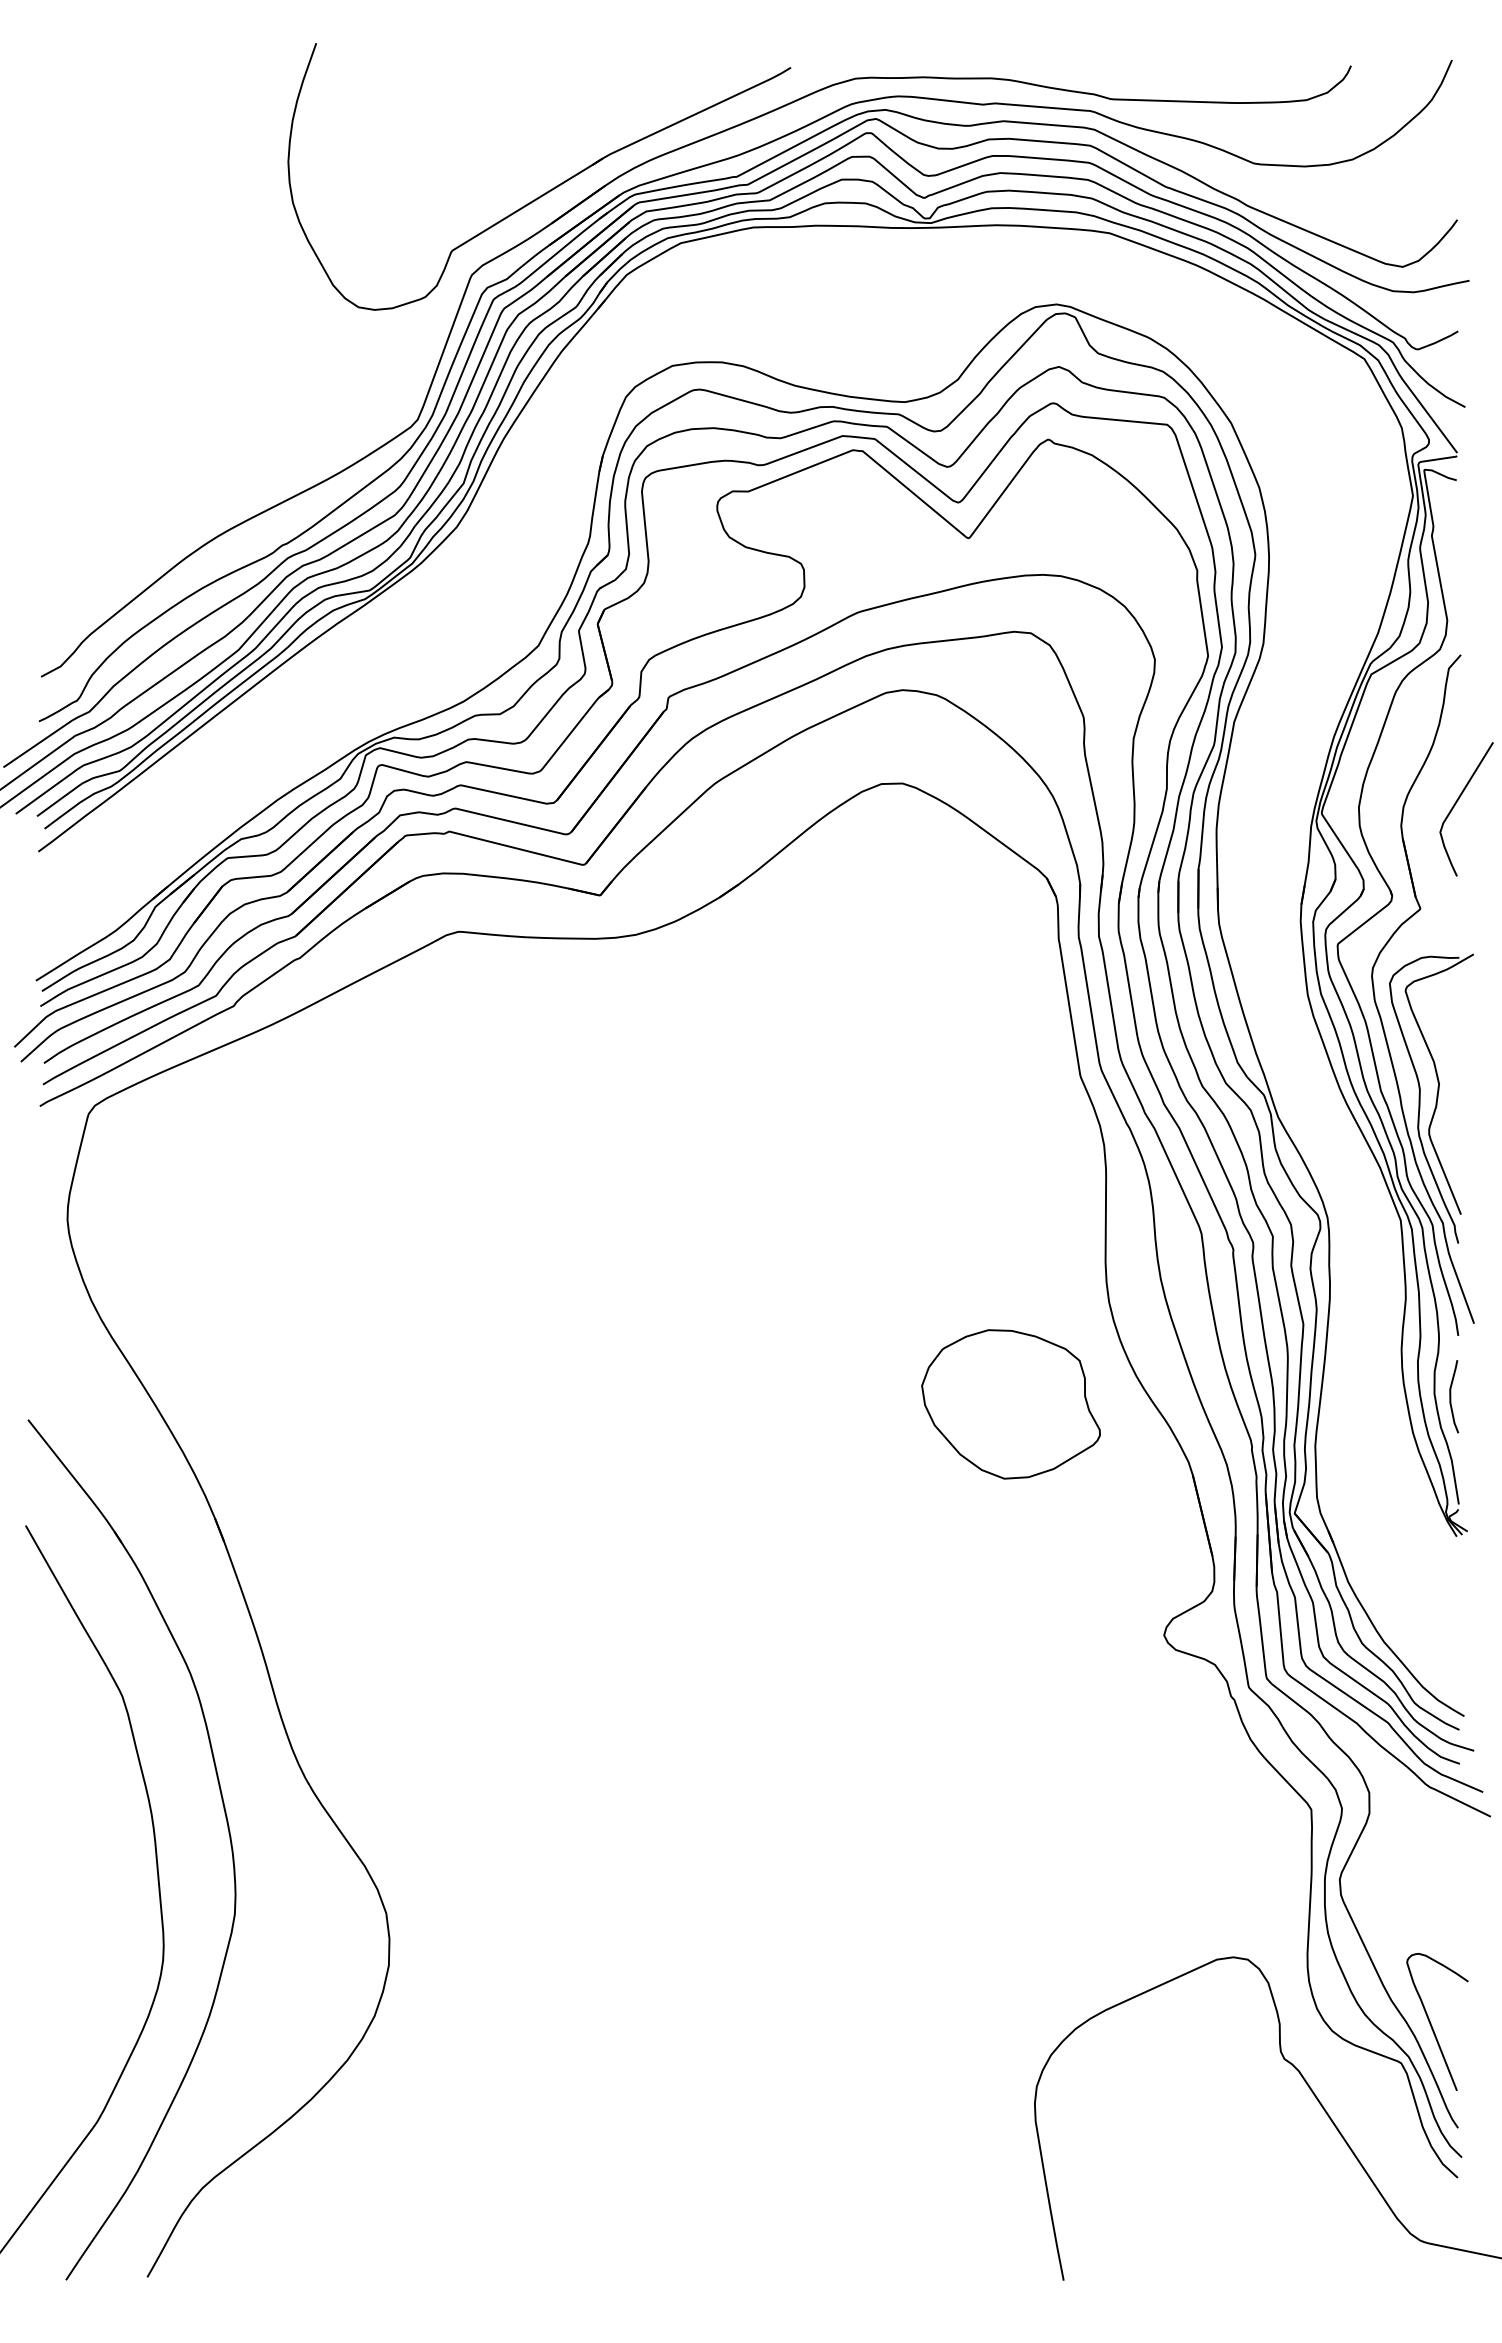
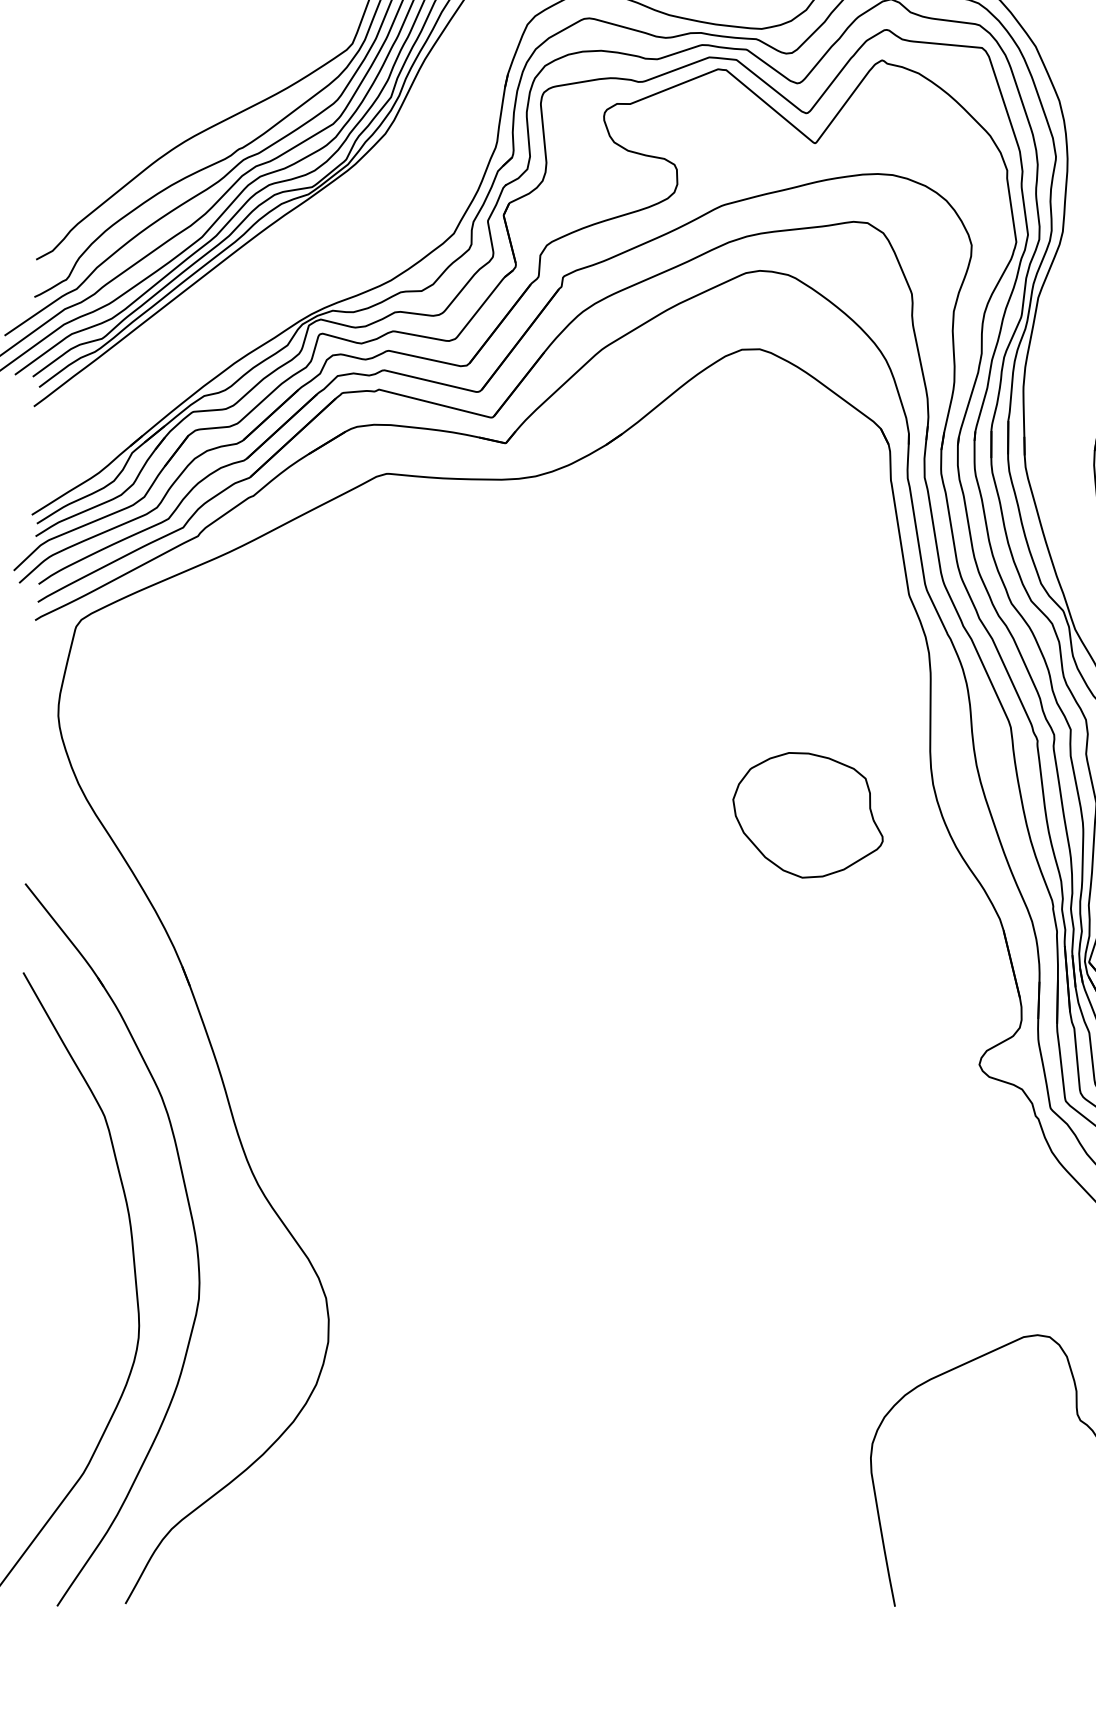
part: (1010, 1404) -> (807, 815), moved

